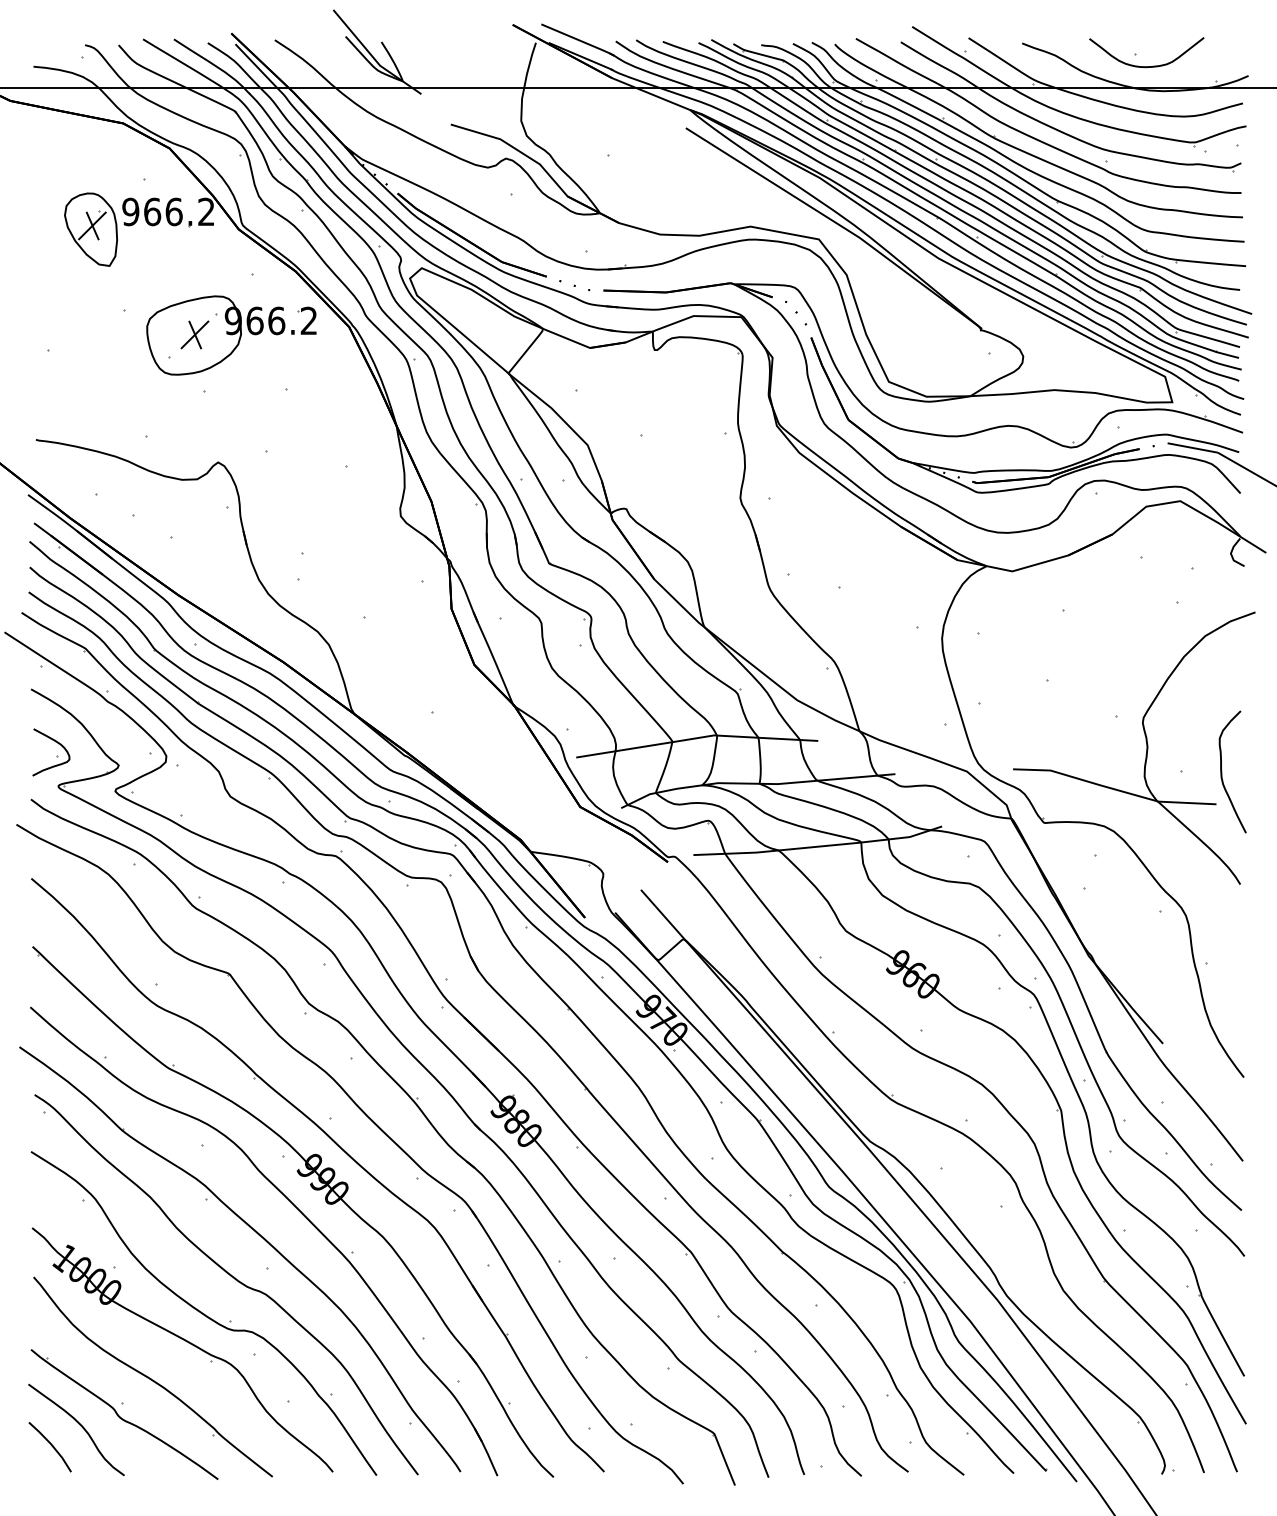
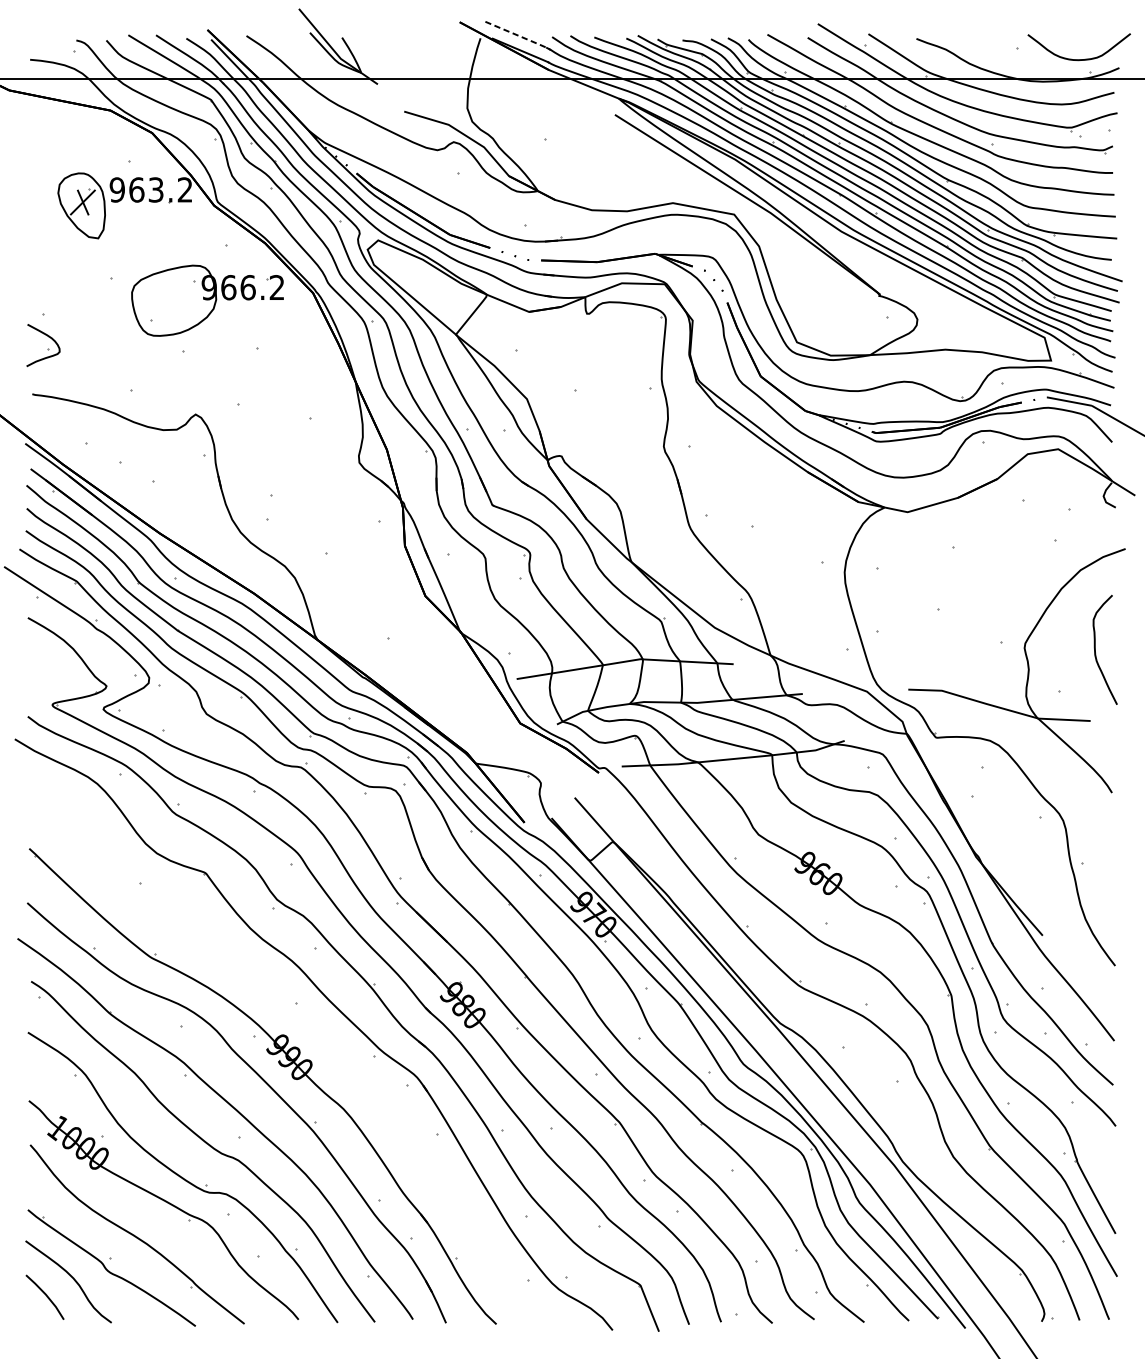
line: (579, 40) -> (519, 36), solid -> dashed
curve: (1146, 66) -> (1079, 59), moved
text: (173, 211) -> (155, 189), 966.2 -> 963.2
part: (194, 334) -> (174, 299), removed
part: (56, 756) -> (48, 349), moved
curve: (1222, 771) -> (1096, 649), moved
part: (337, 1146) -> (302, 1027), removed

